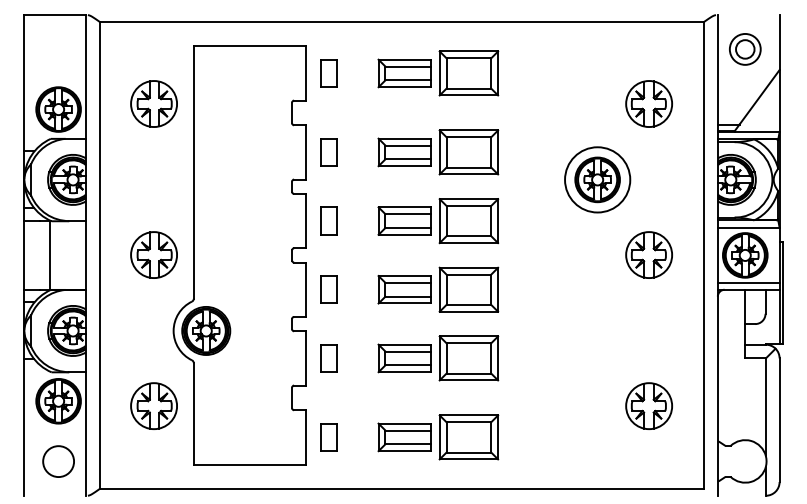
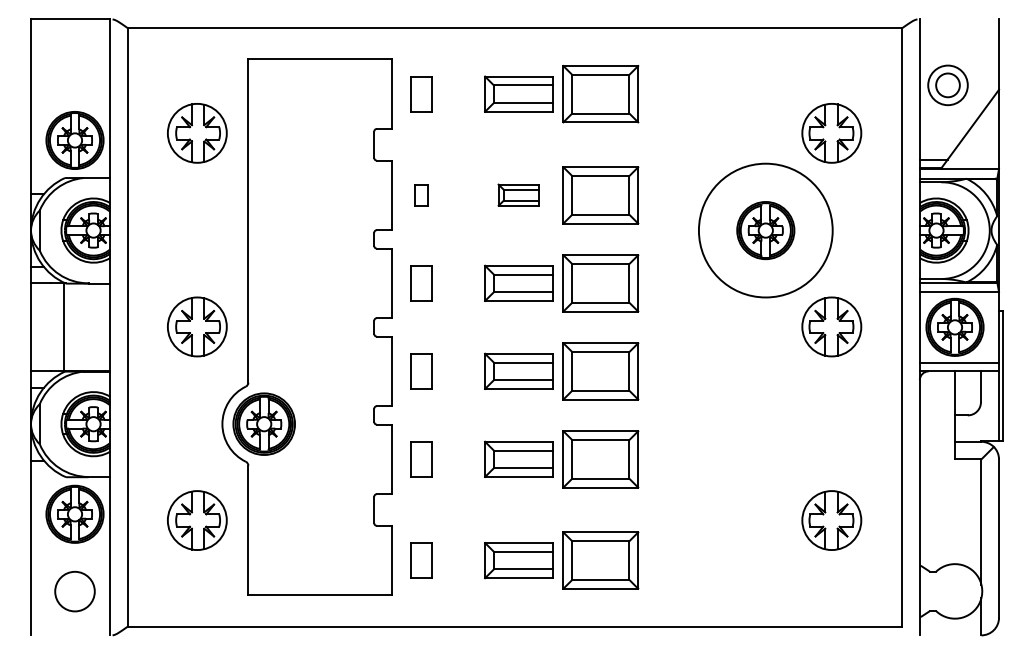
part: (744, 49) -> (947, 85), moved
part: (404, 151) -> (518, 194), size x0.6
part: (328, 152) -> (421, 195), size x0.6
circle: (597, 179) -> (765, 230), size x1.6

